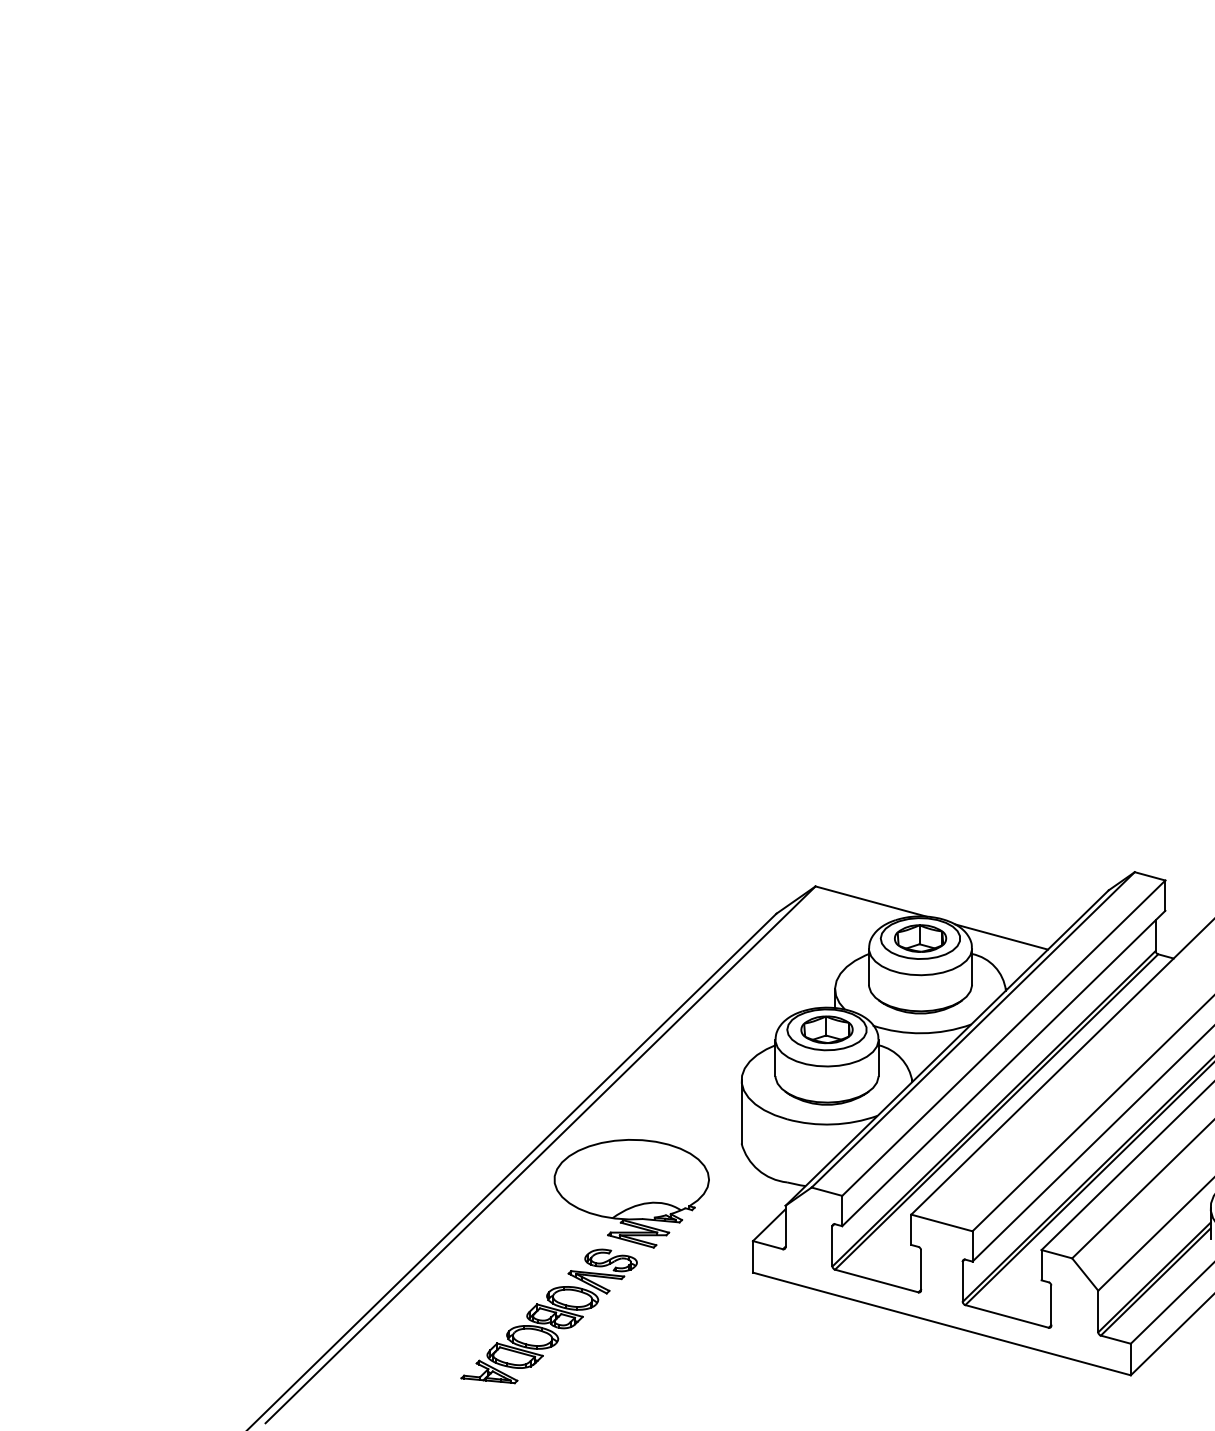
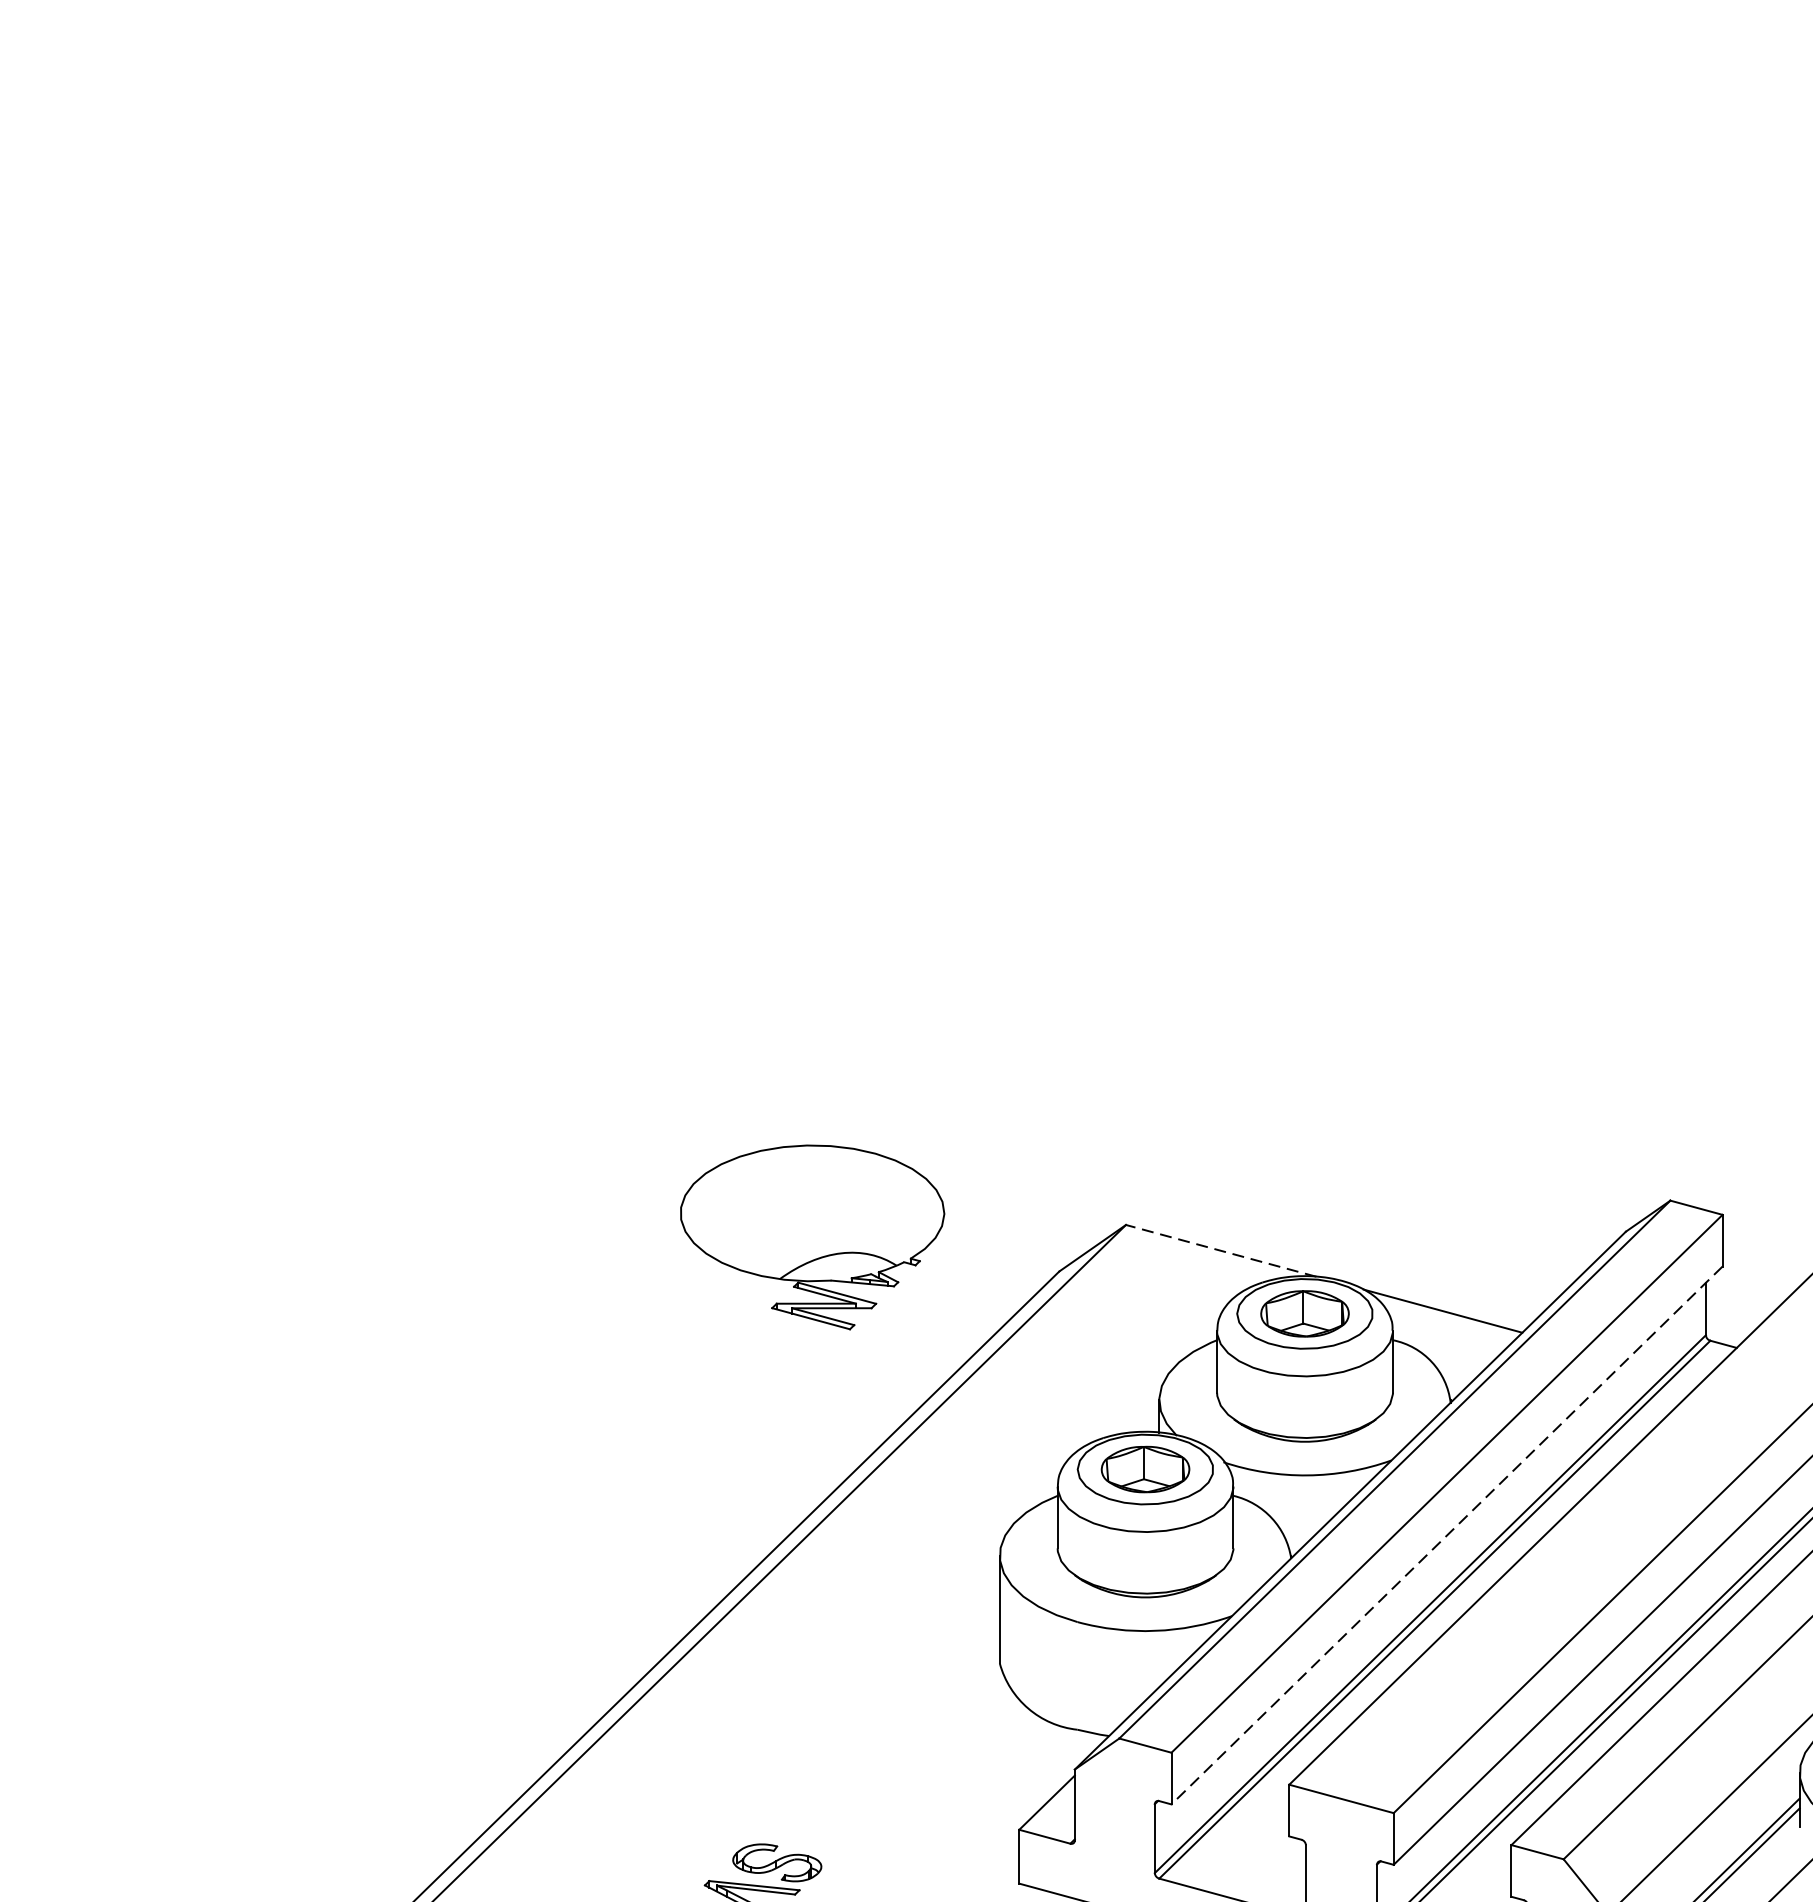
line: (871, 901) -> (1221, 1250), solid -> dashed
line: (1003, 1068) -> (1446, 1535), solid -> dashed
part: (631, 1193) -> (812, 1237), moved

